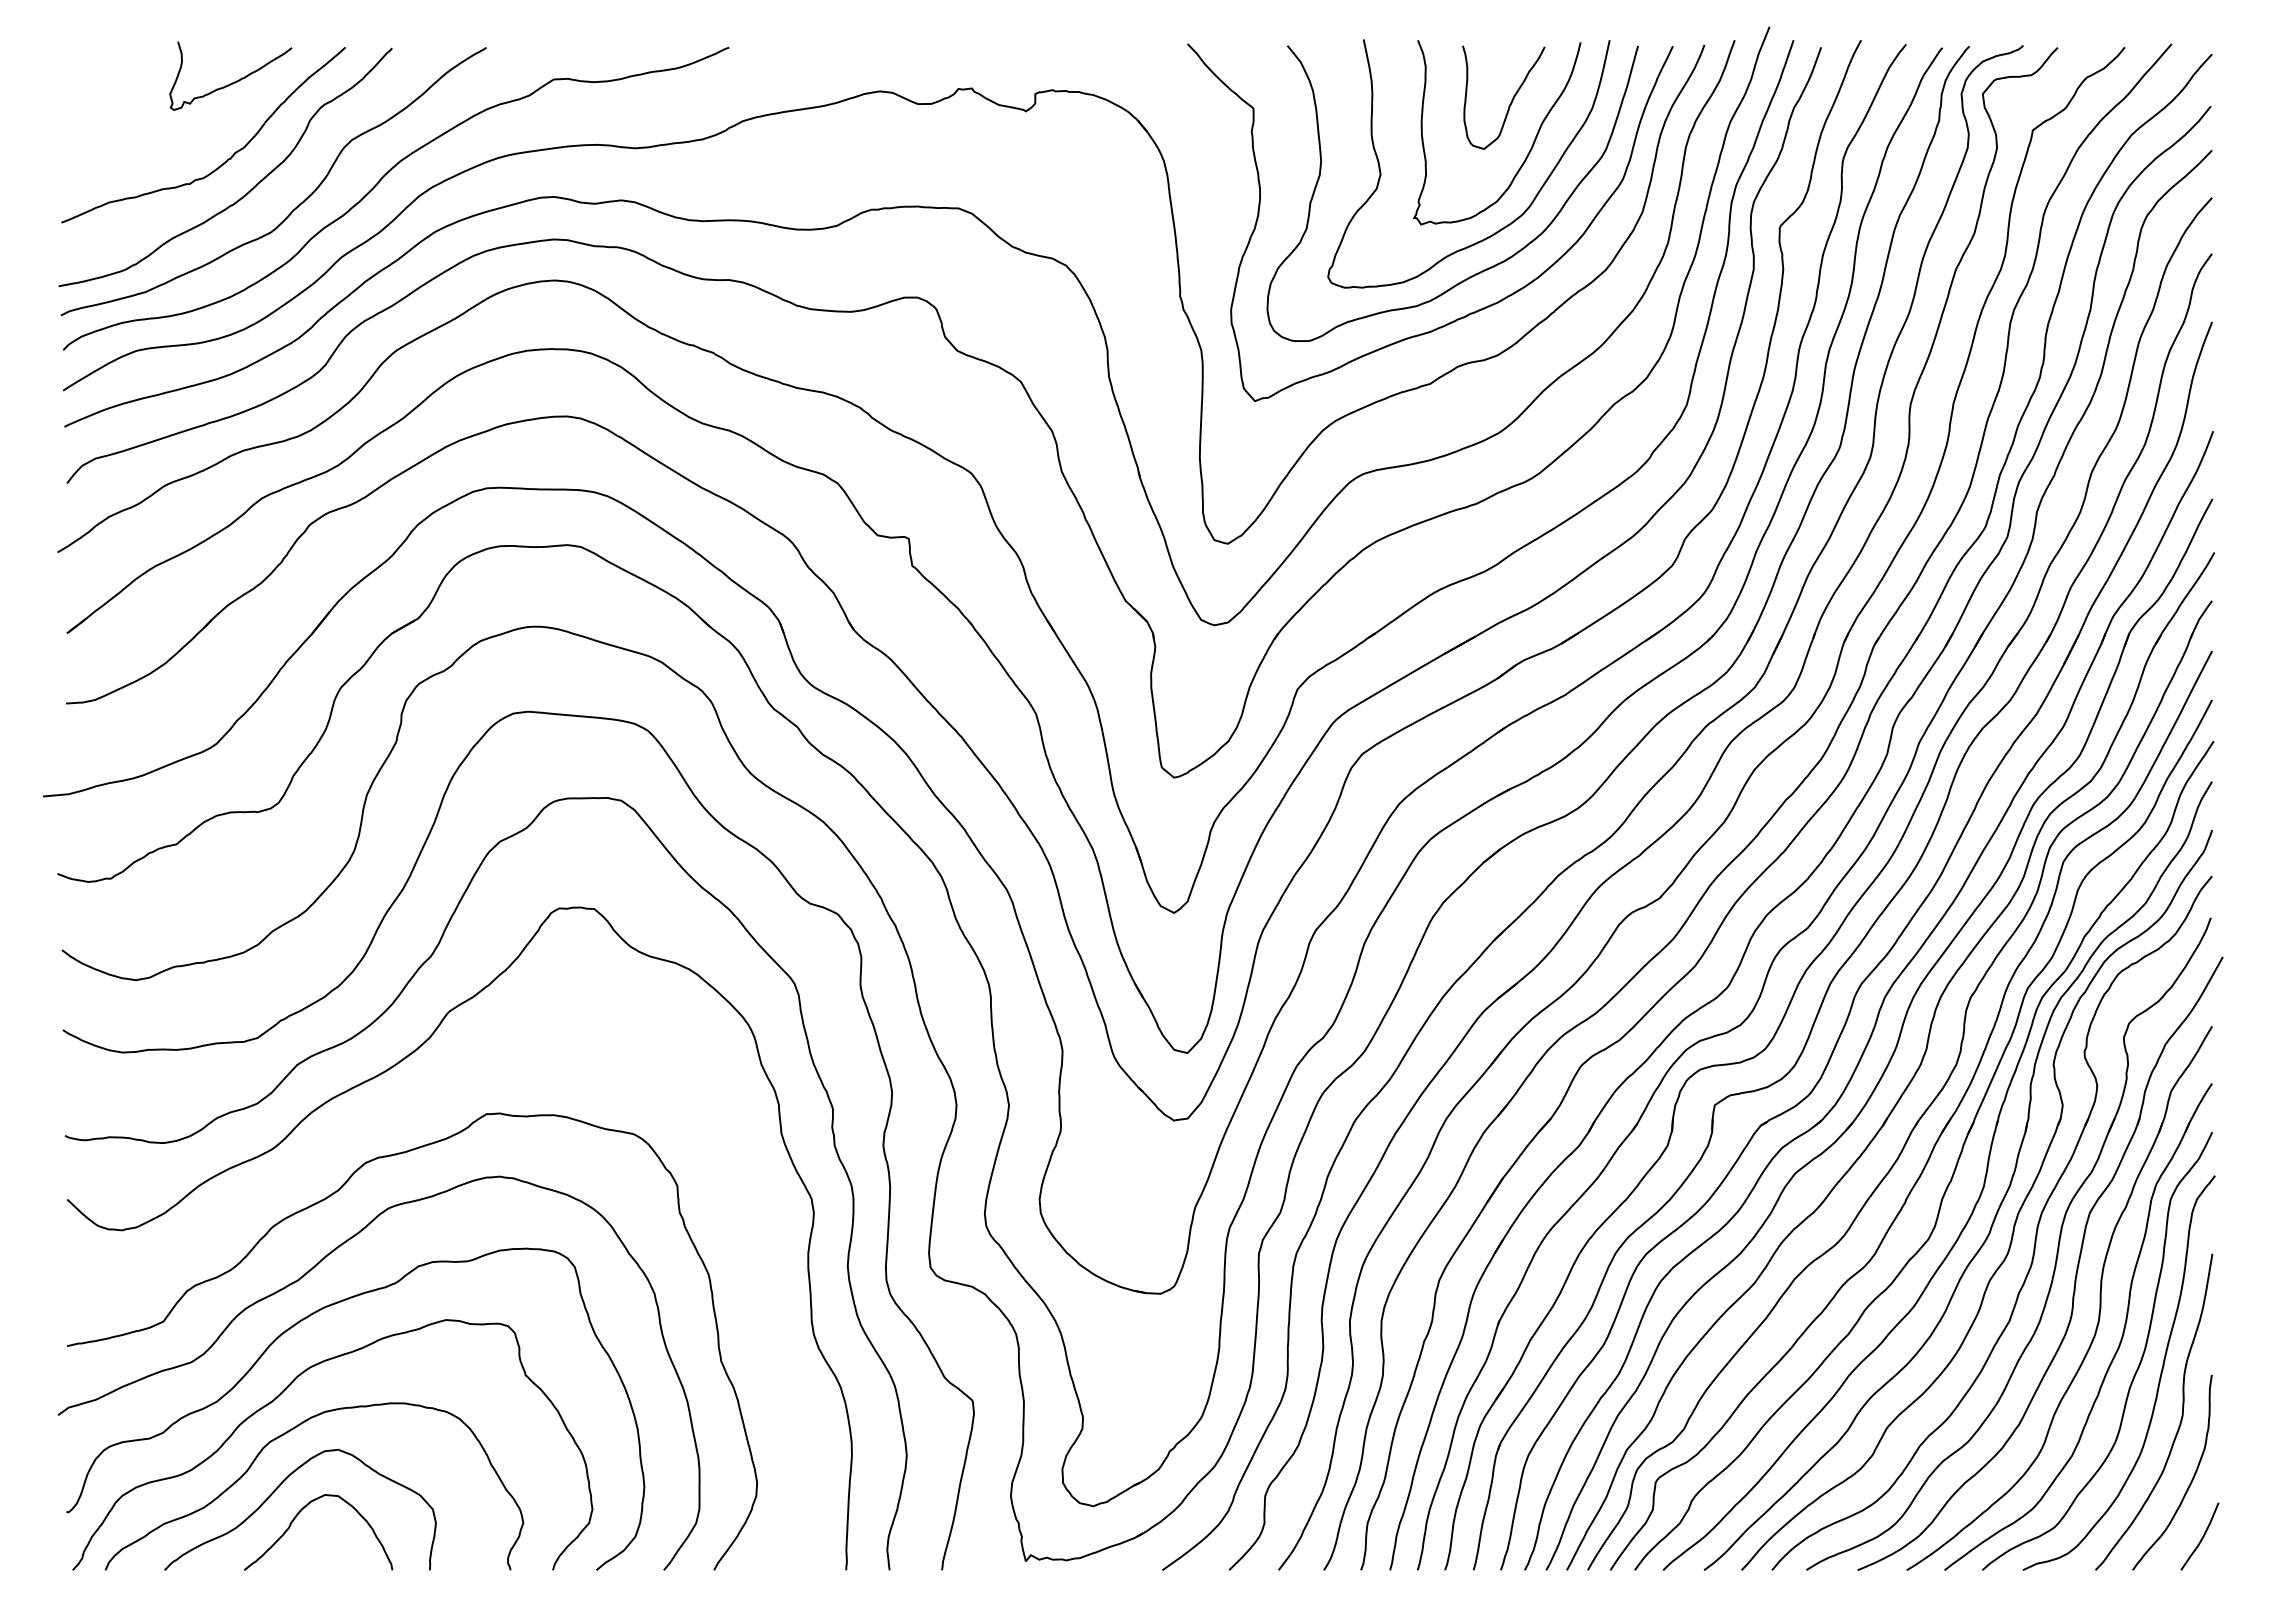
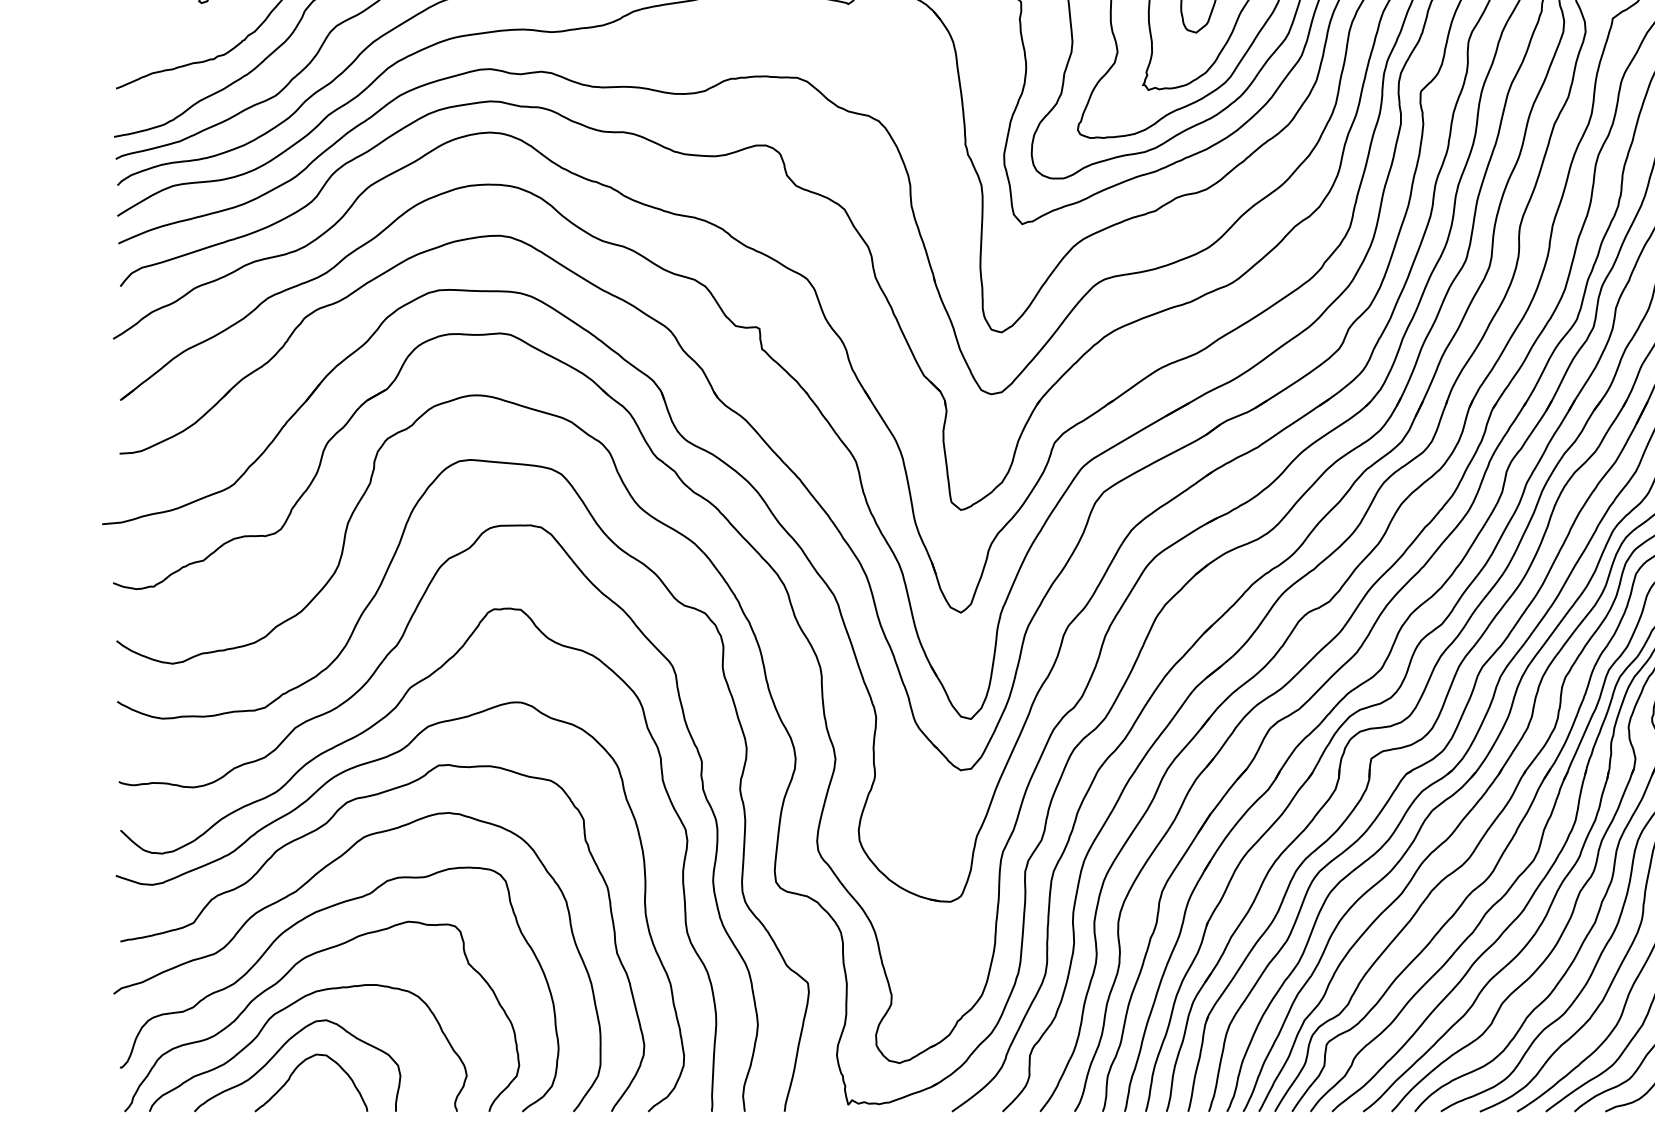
curve: (315, 1159) -> (309, 799), added

